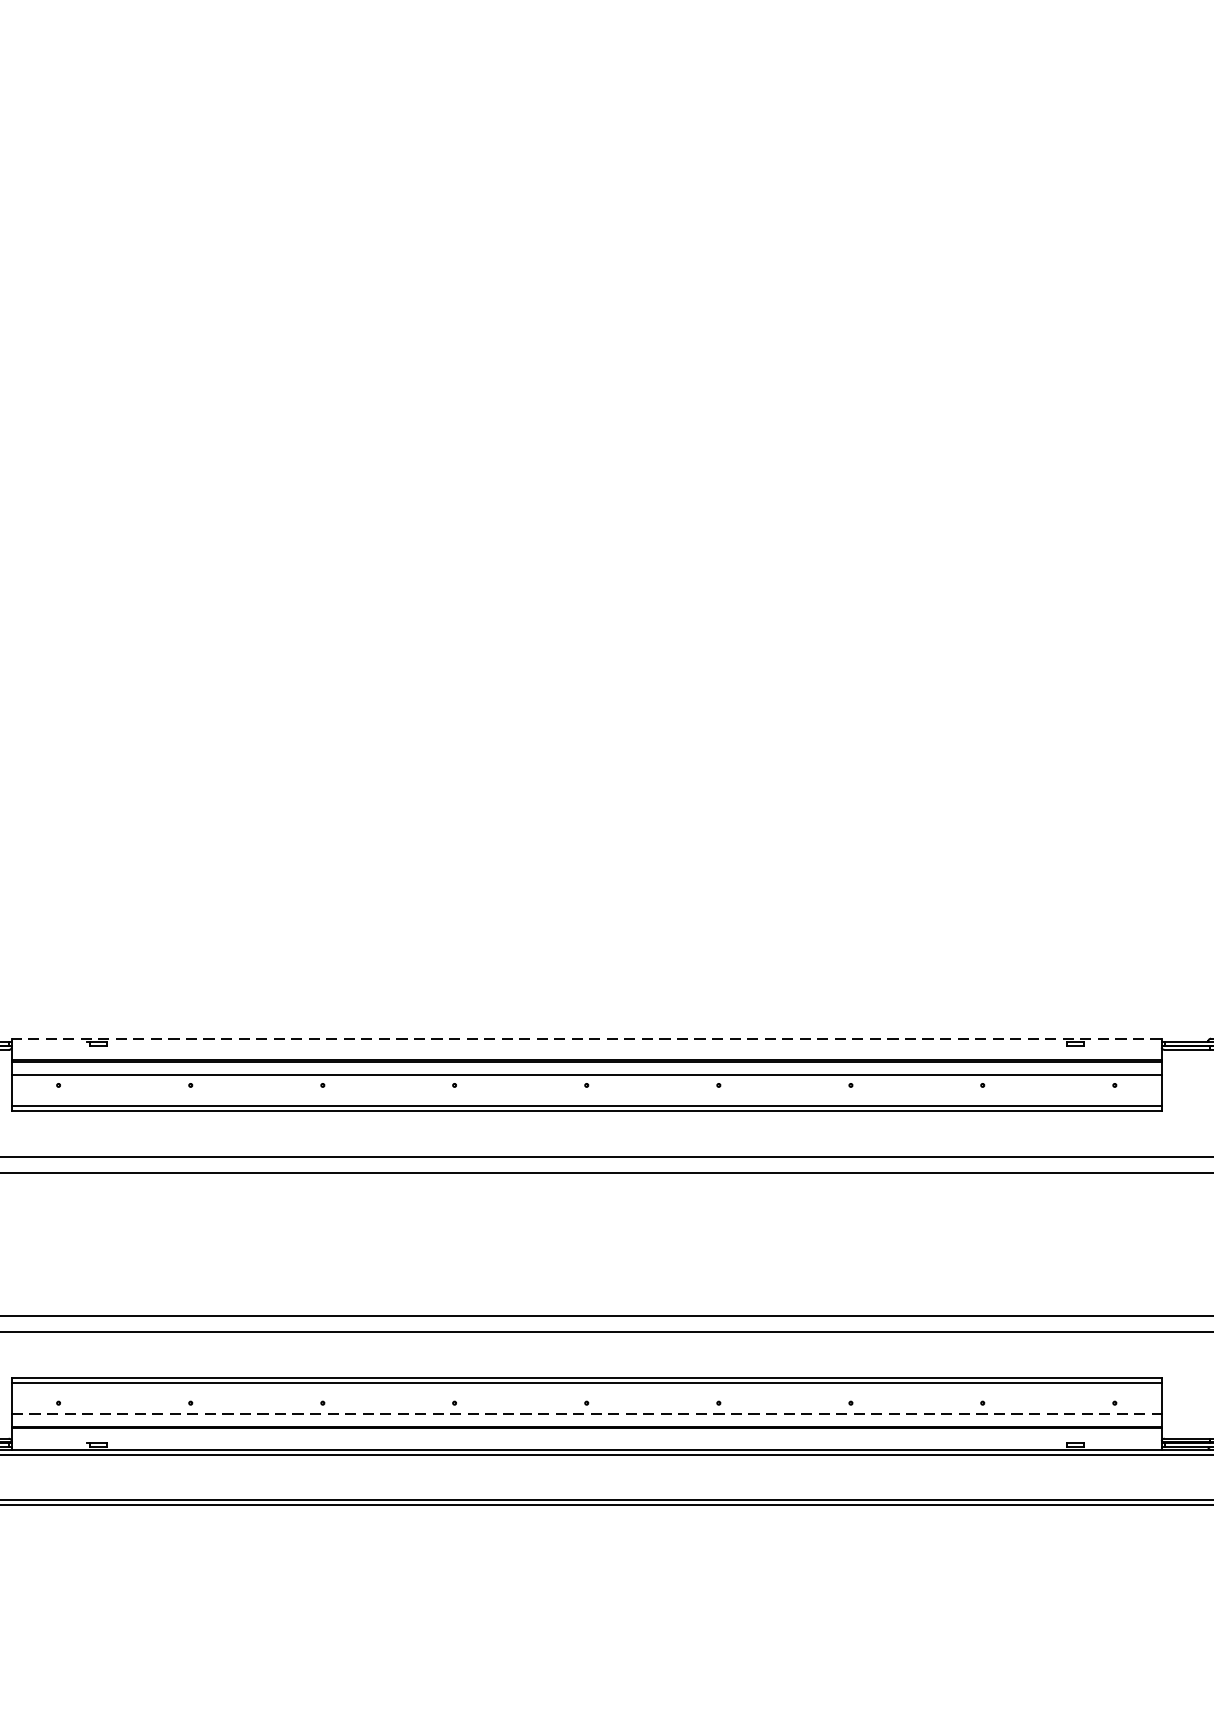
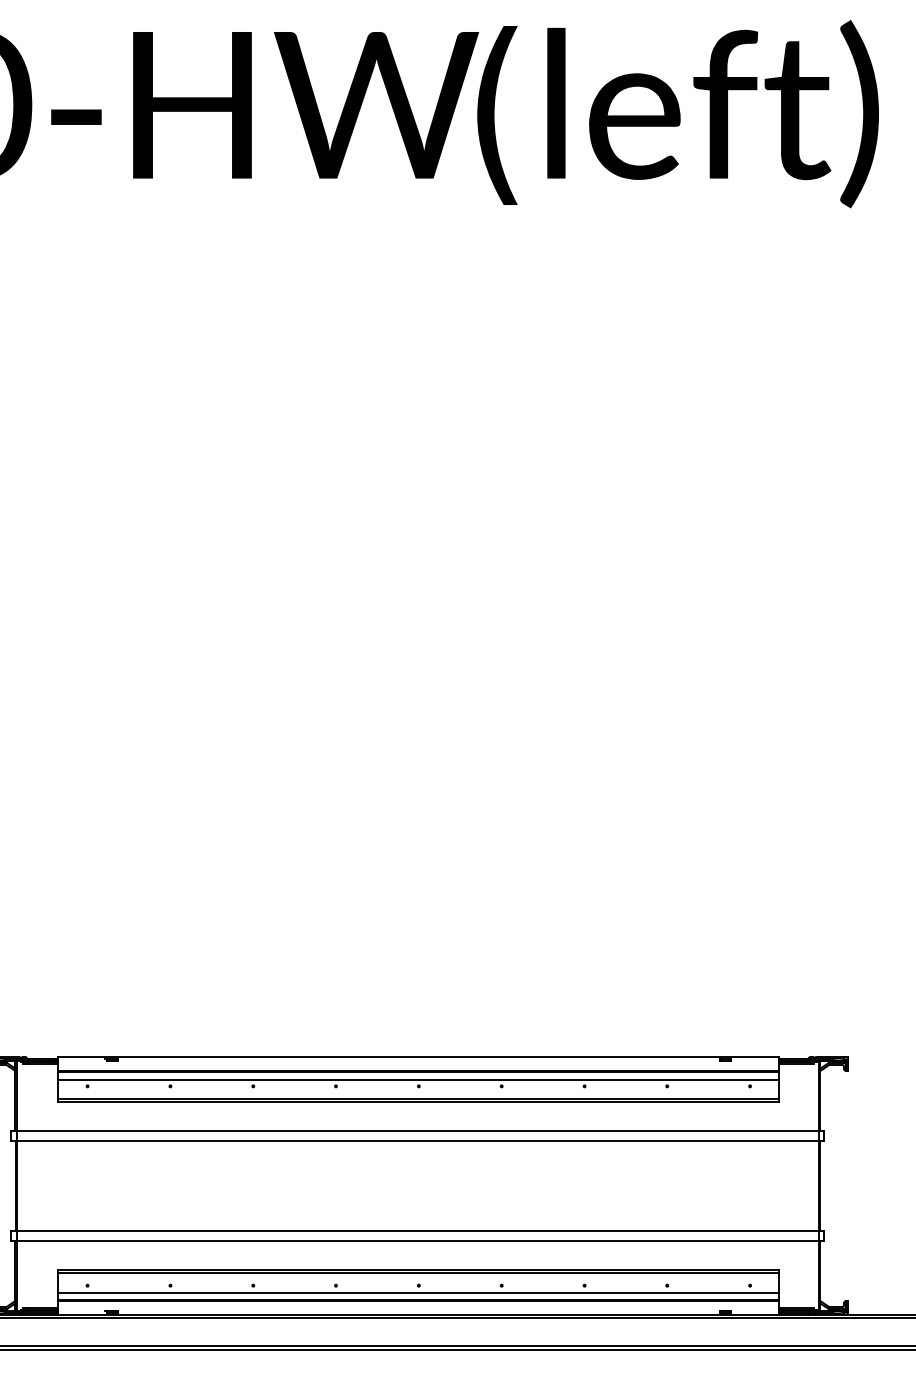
line: (586, 1039) -> (418, 1057), dashed -> solid
line: (586, 1414) -> (418, 1292), dashed -> solid

